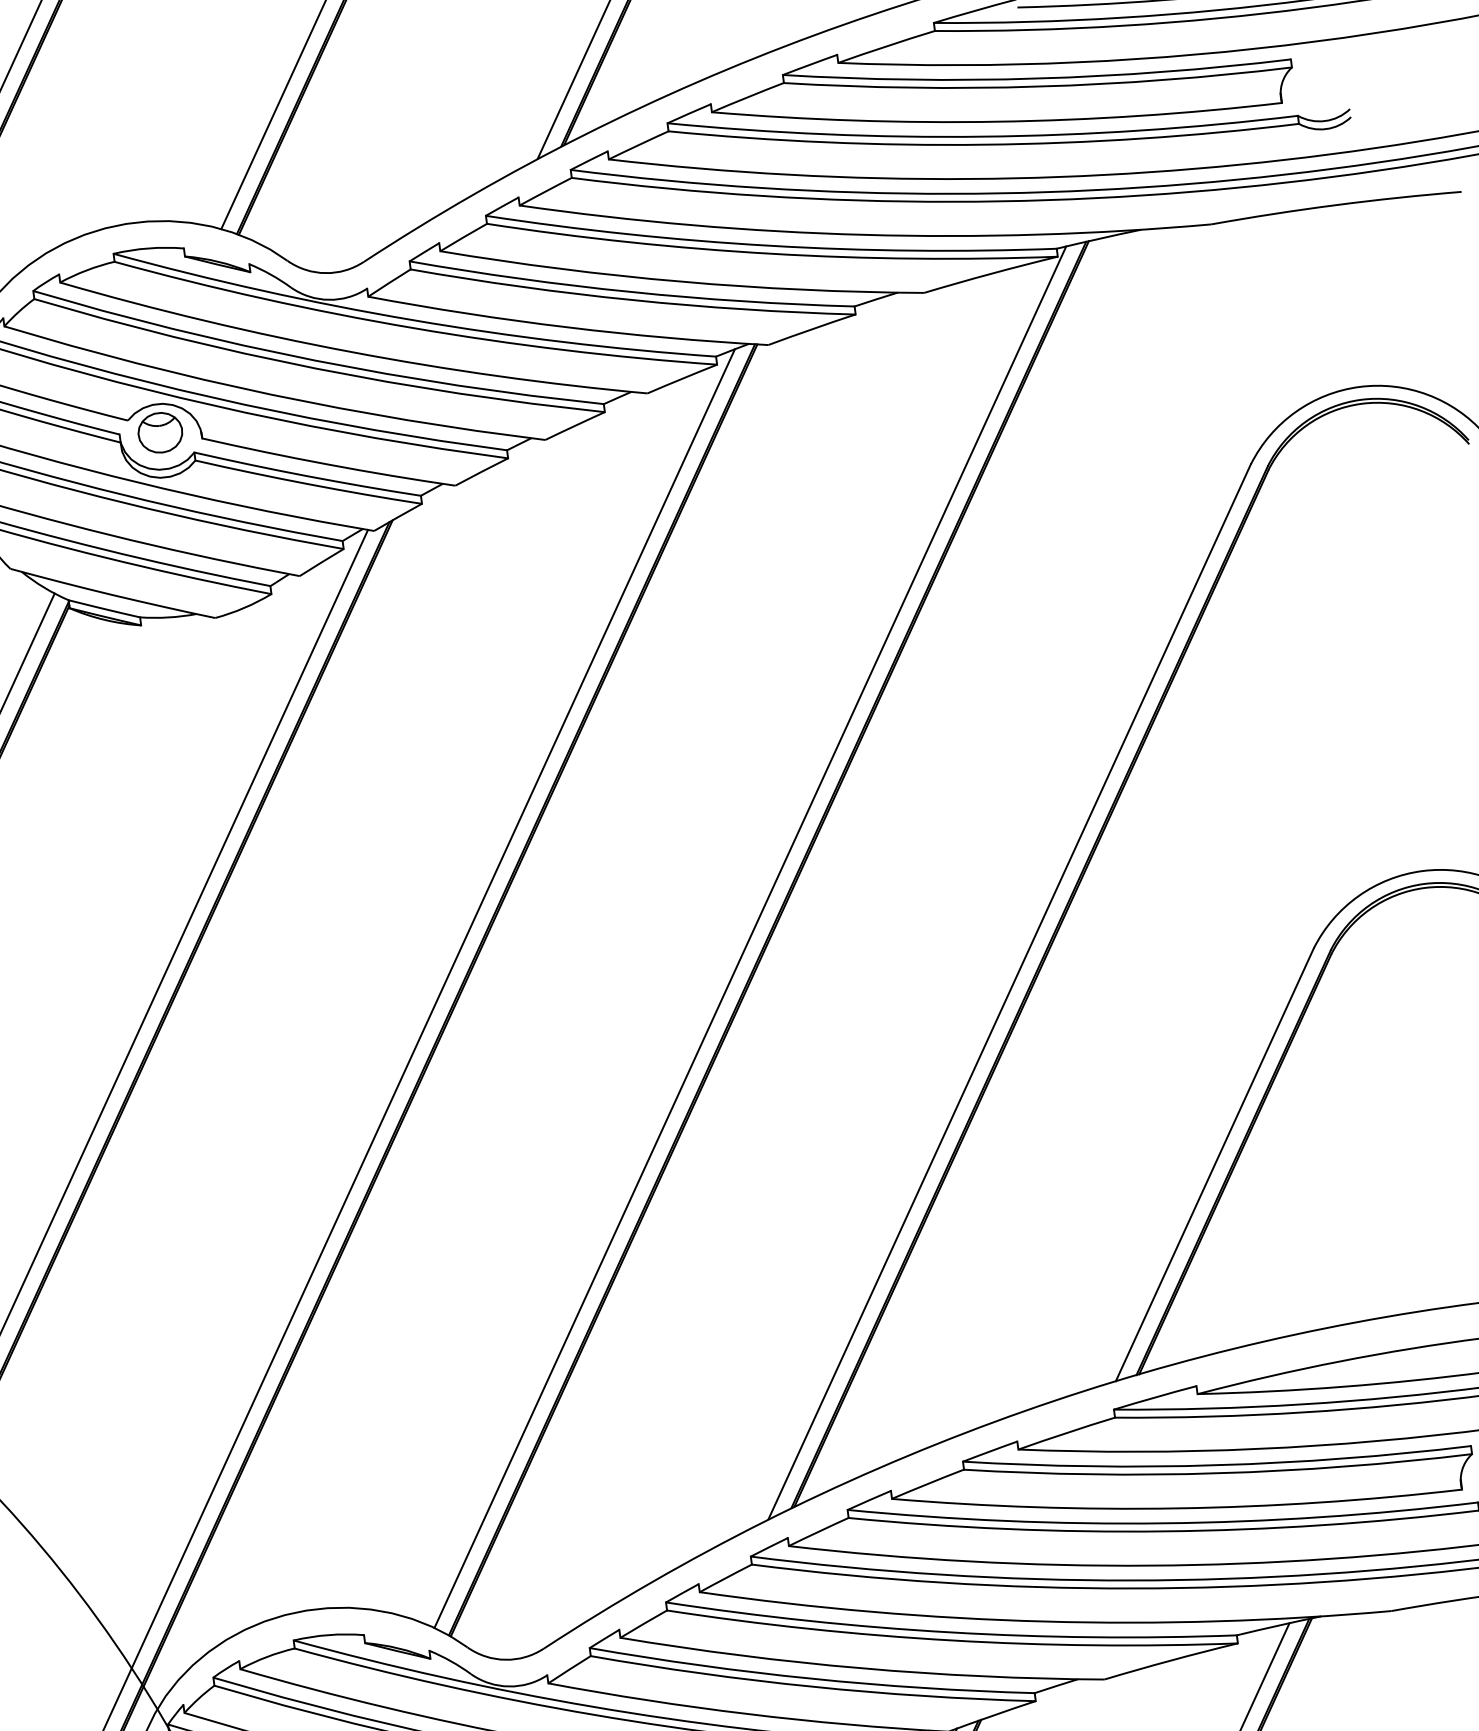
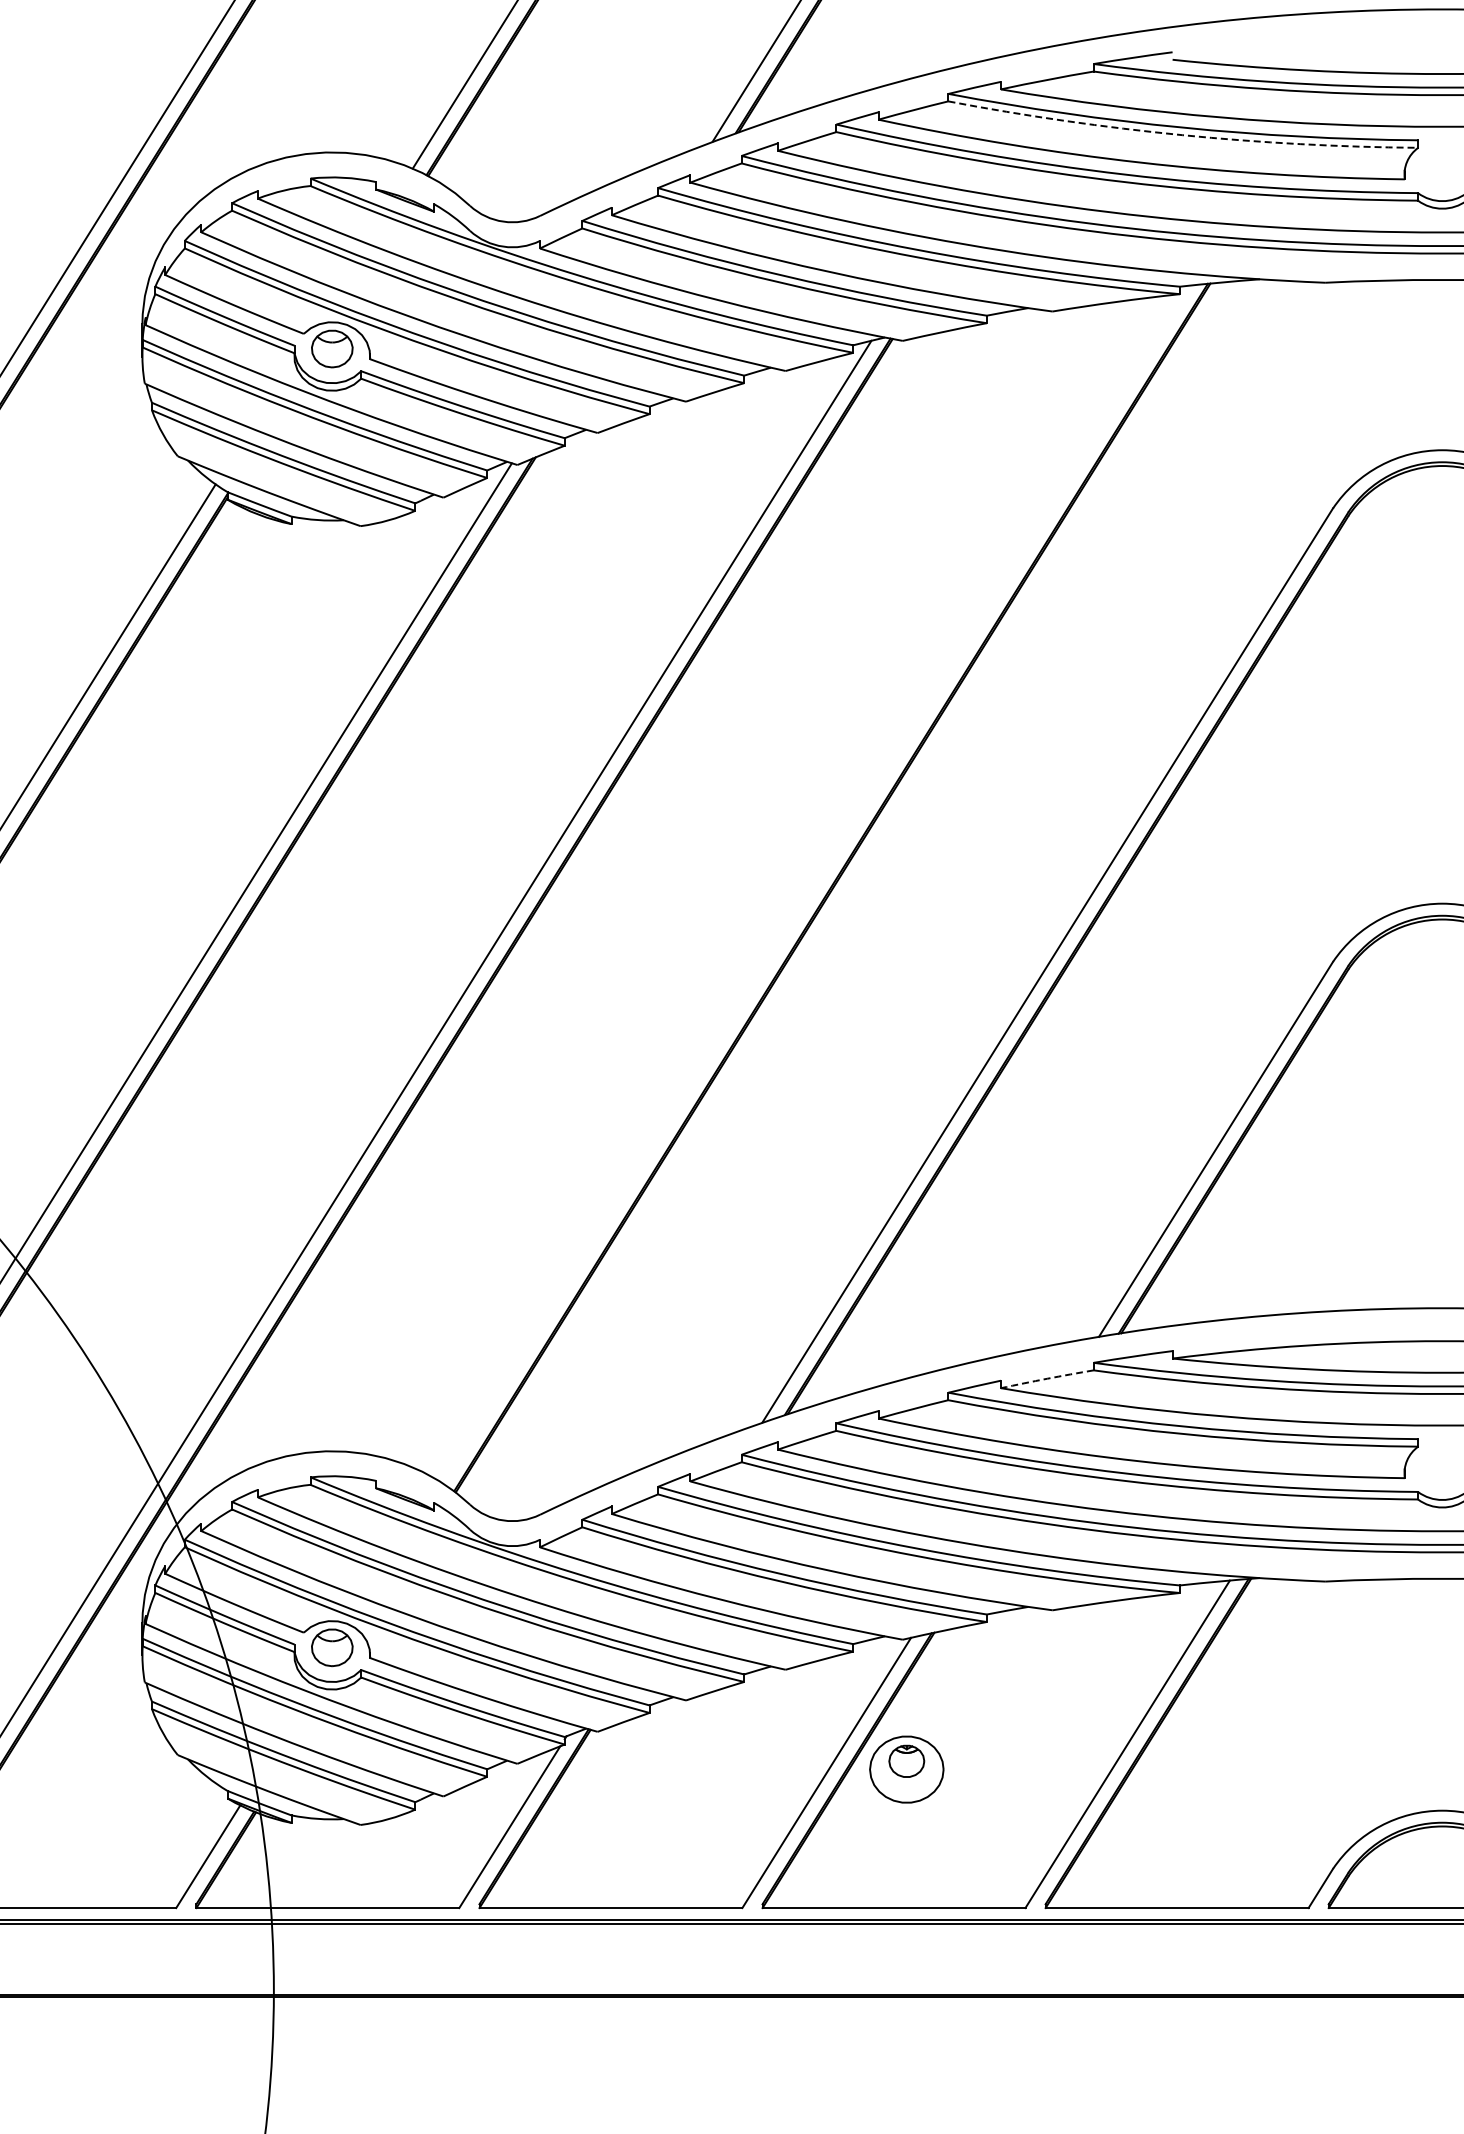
arc: (1038, 86) -> (1182, 135), solid -> dashed
line: (749, 936) -> (814, 883), removed
arc: (1066, 1432) -> (1047, 1378), solid -> dashed

